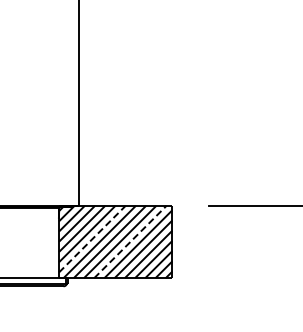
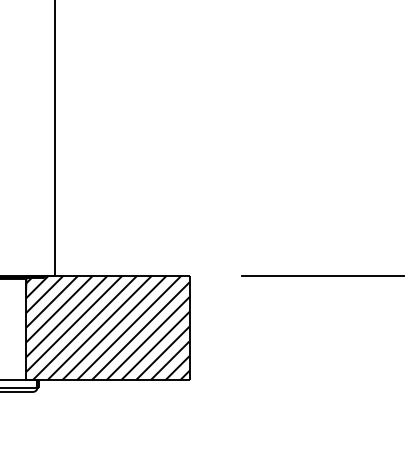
line: (92, 238) -> (74, 322), dashed -> solid
line: (130, 241) -> (129, 327), dashed -> solid

